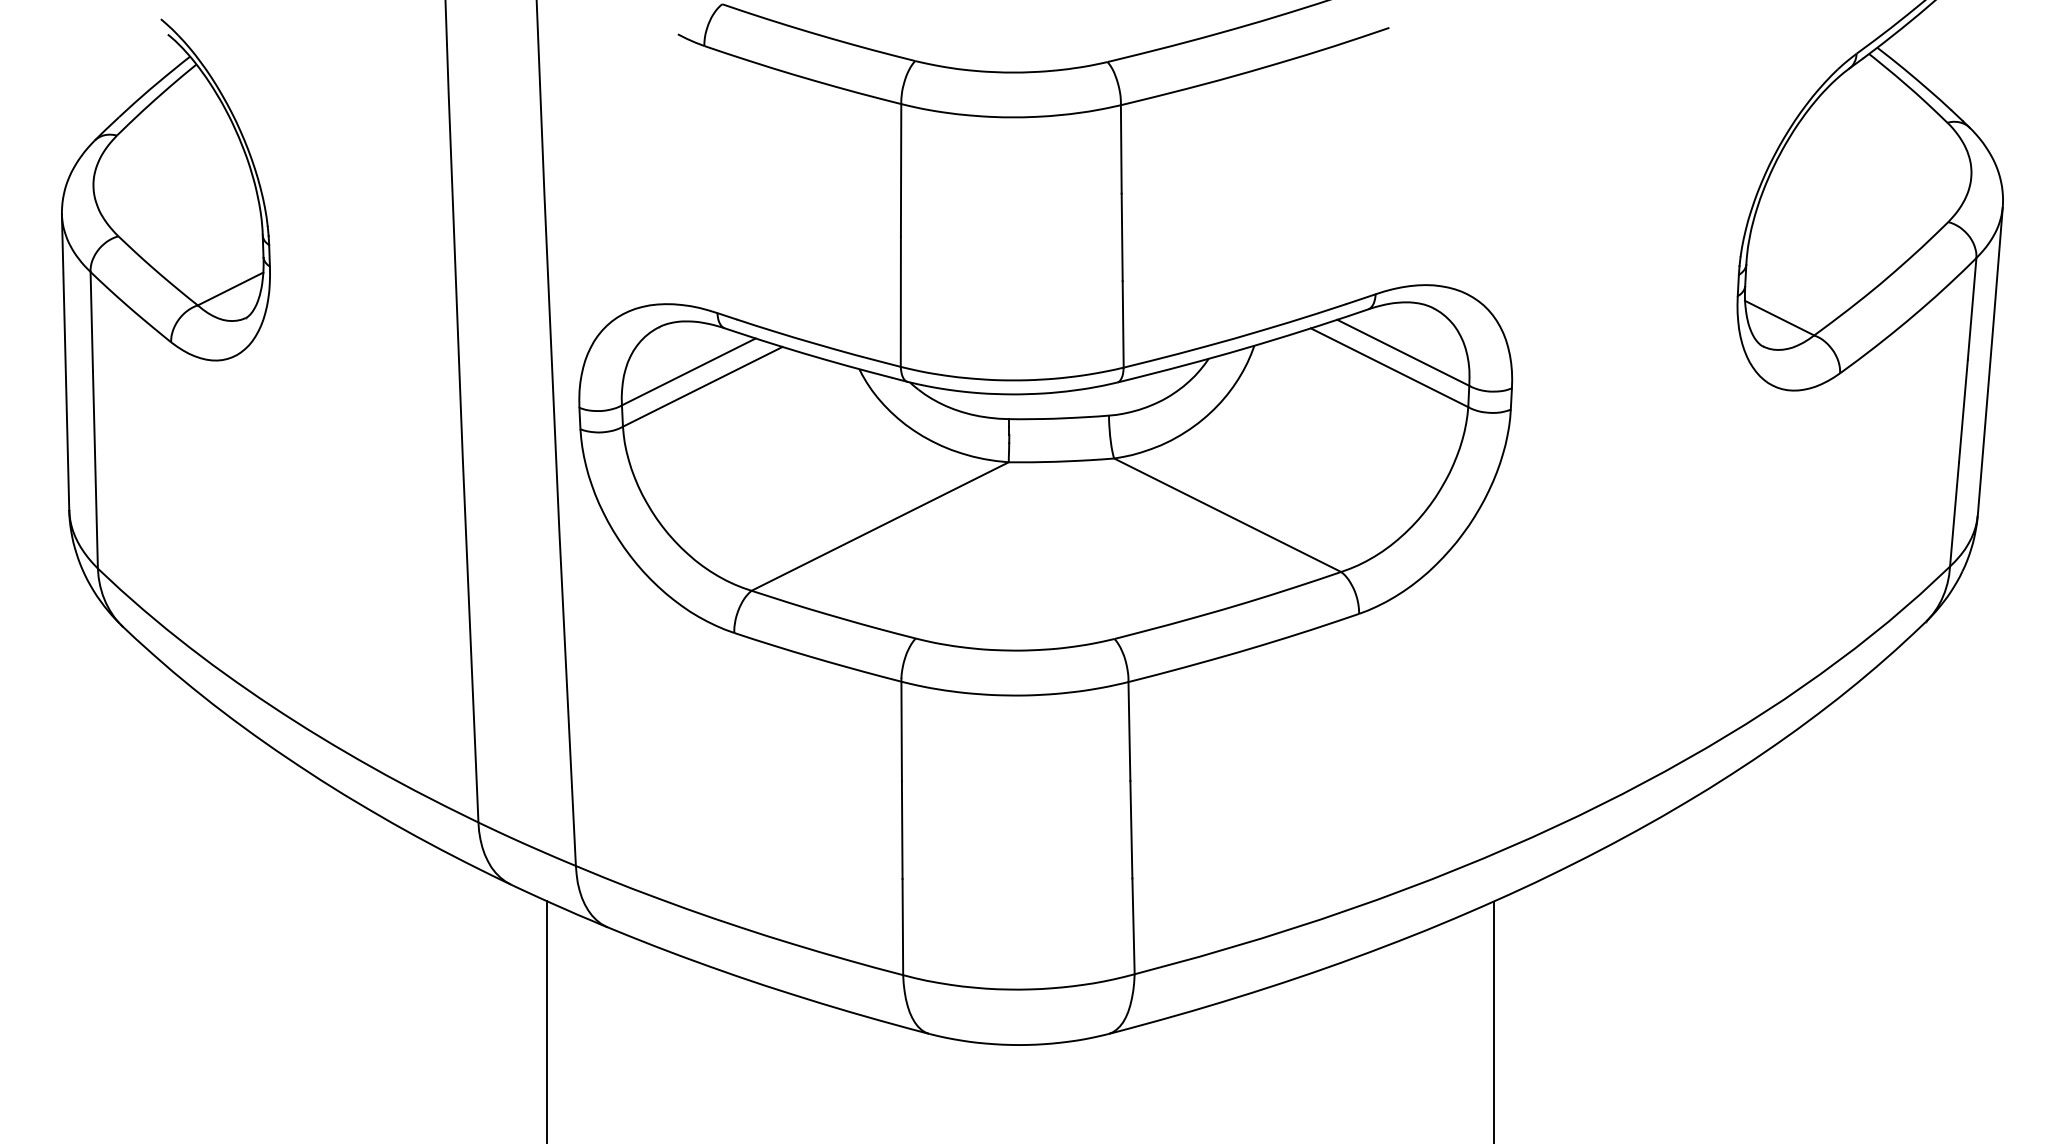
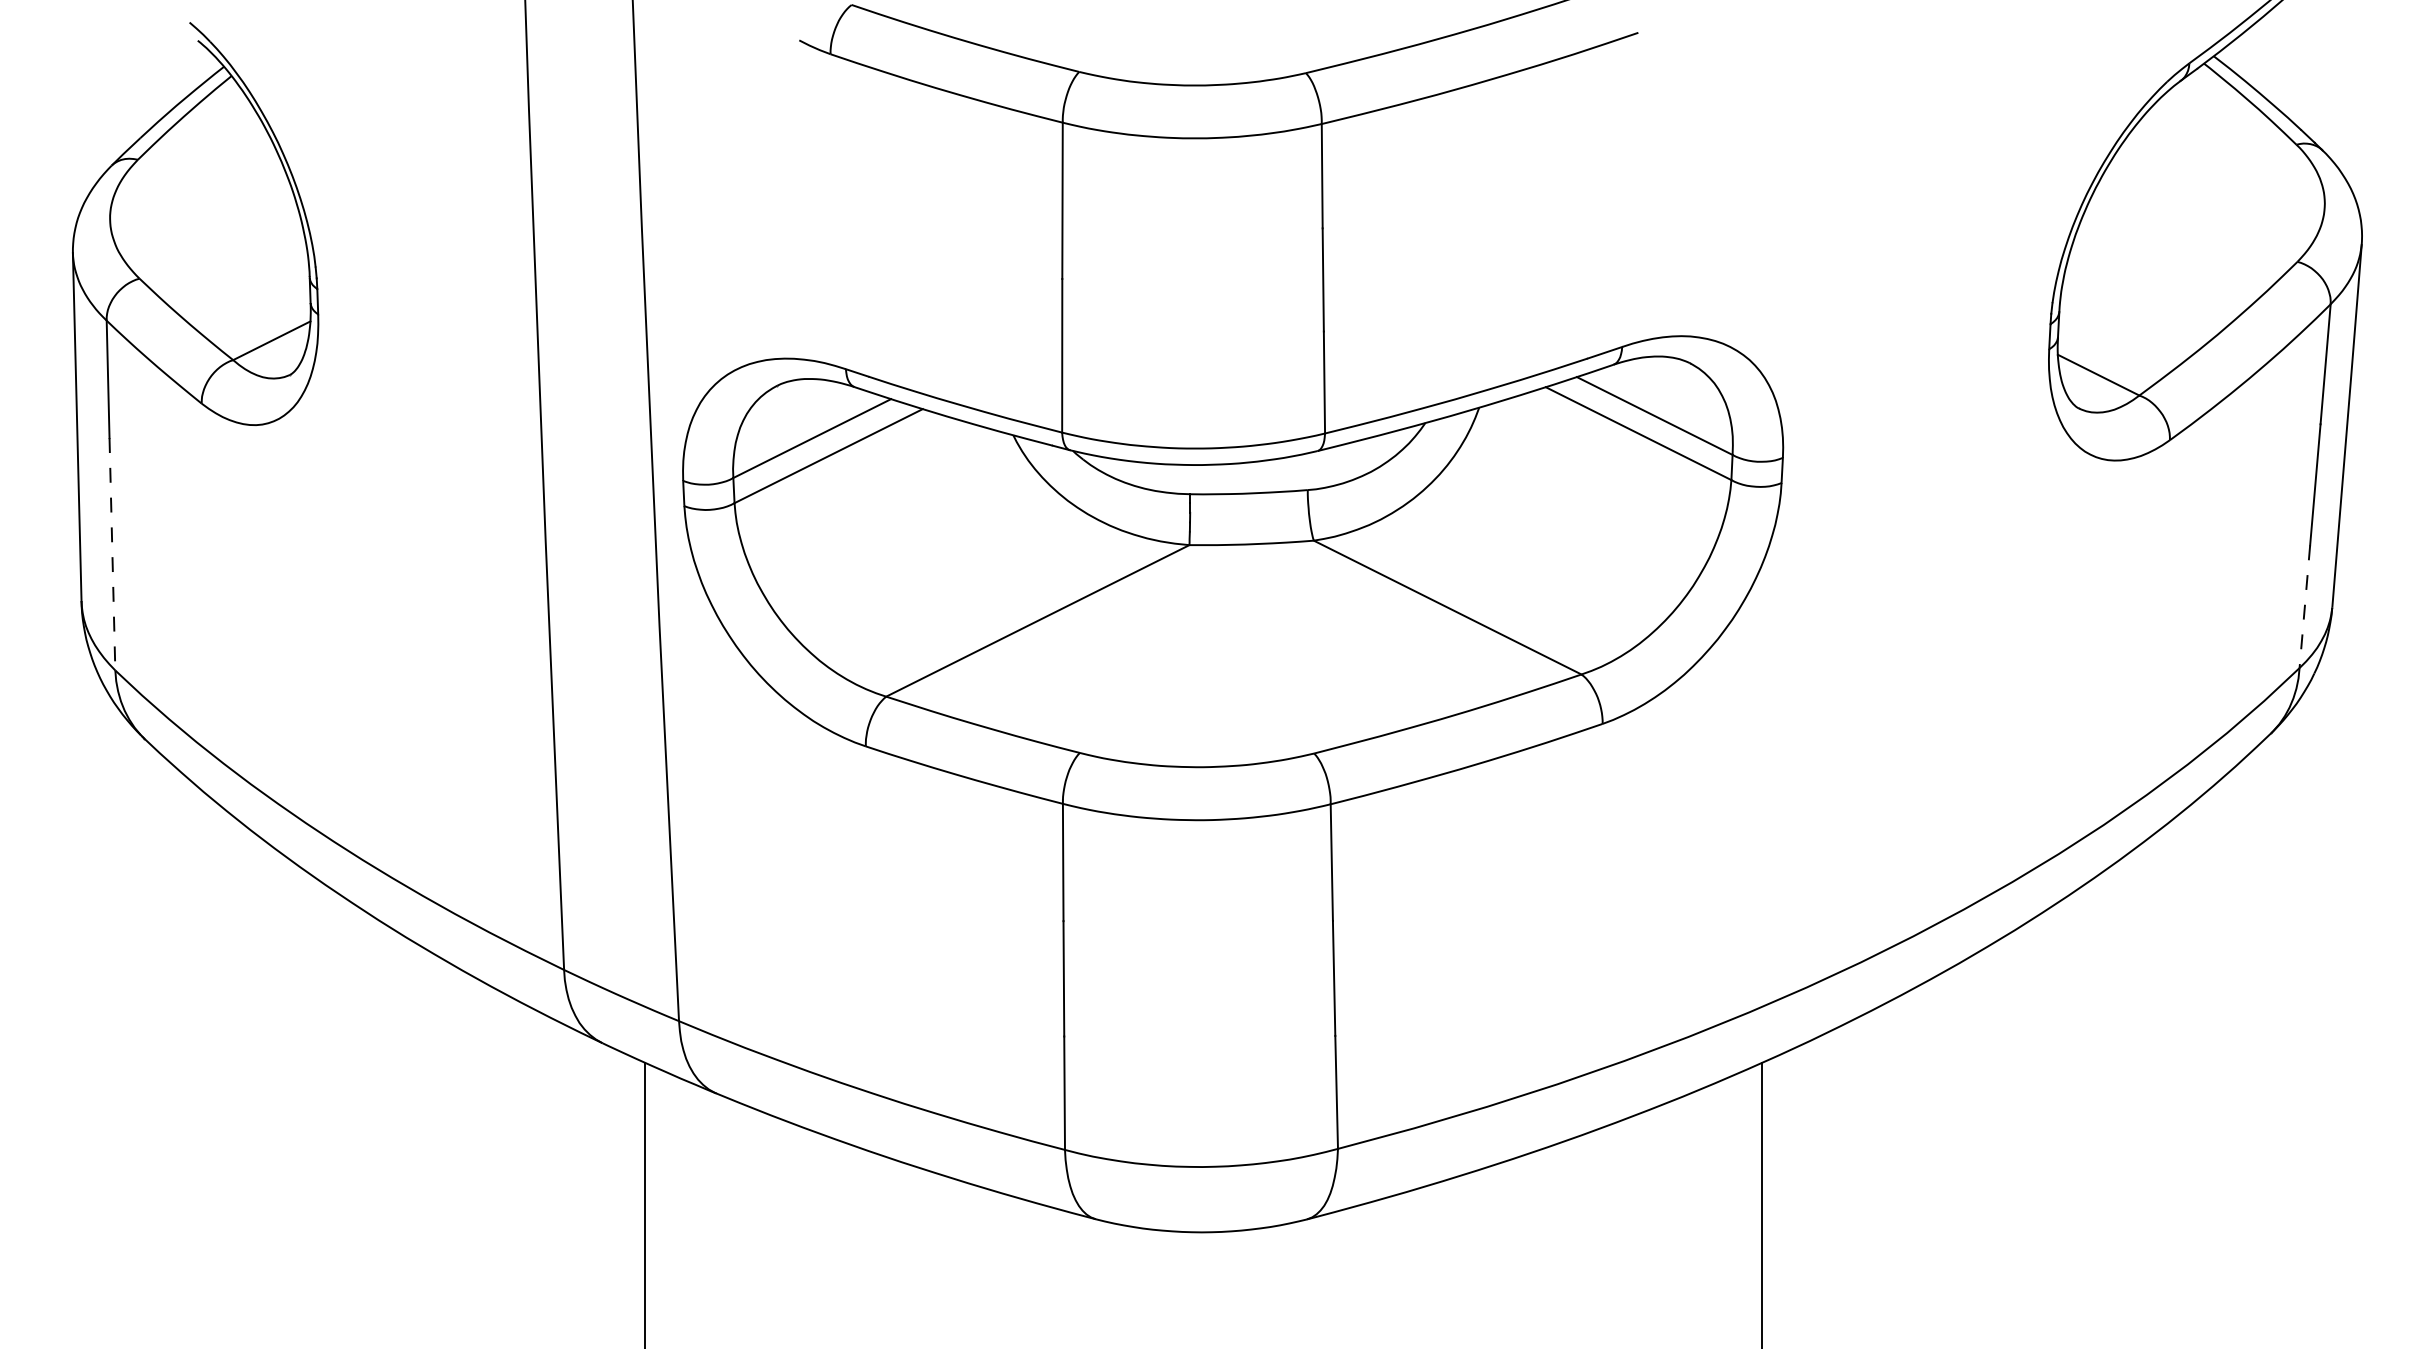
line: (95, 470) -> (112, 554), solid -> dashed
line: (1954, 515) -> (2304, 607), solid -> dashed

